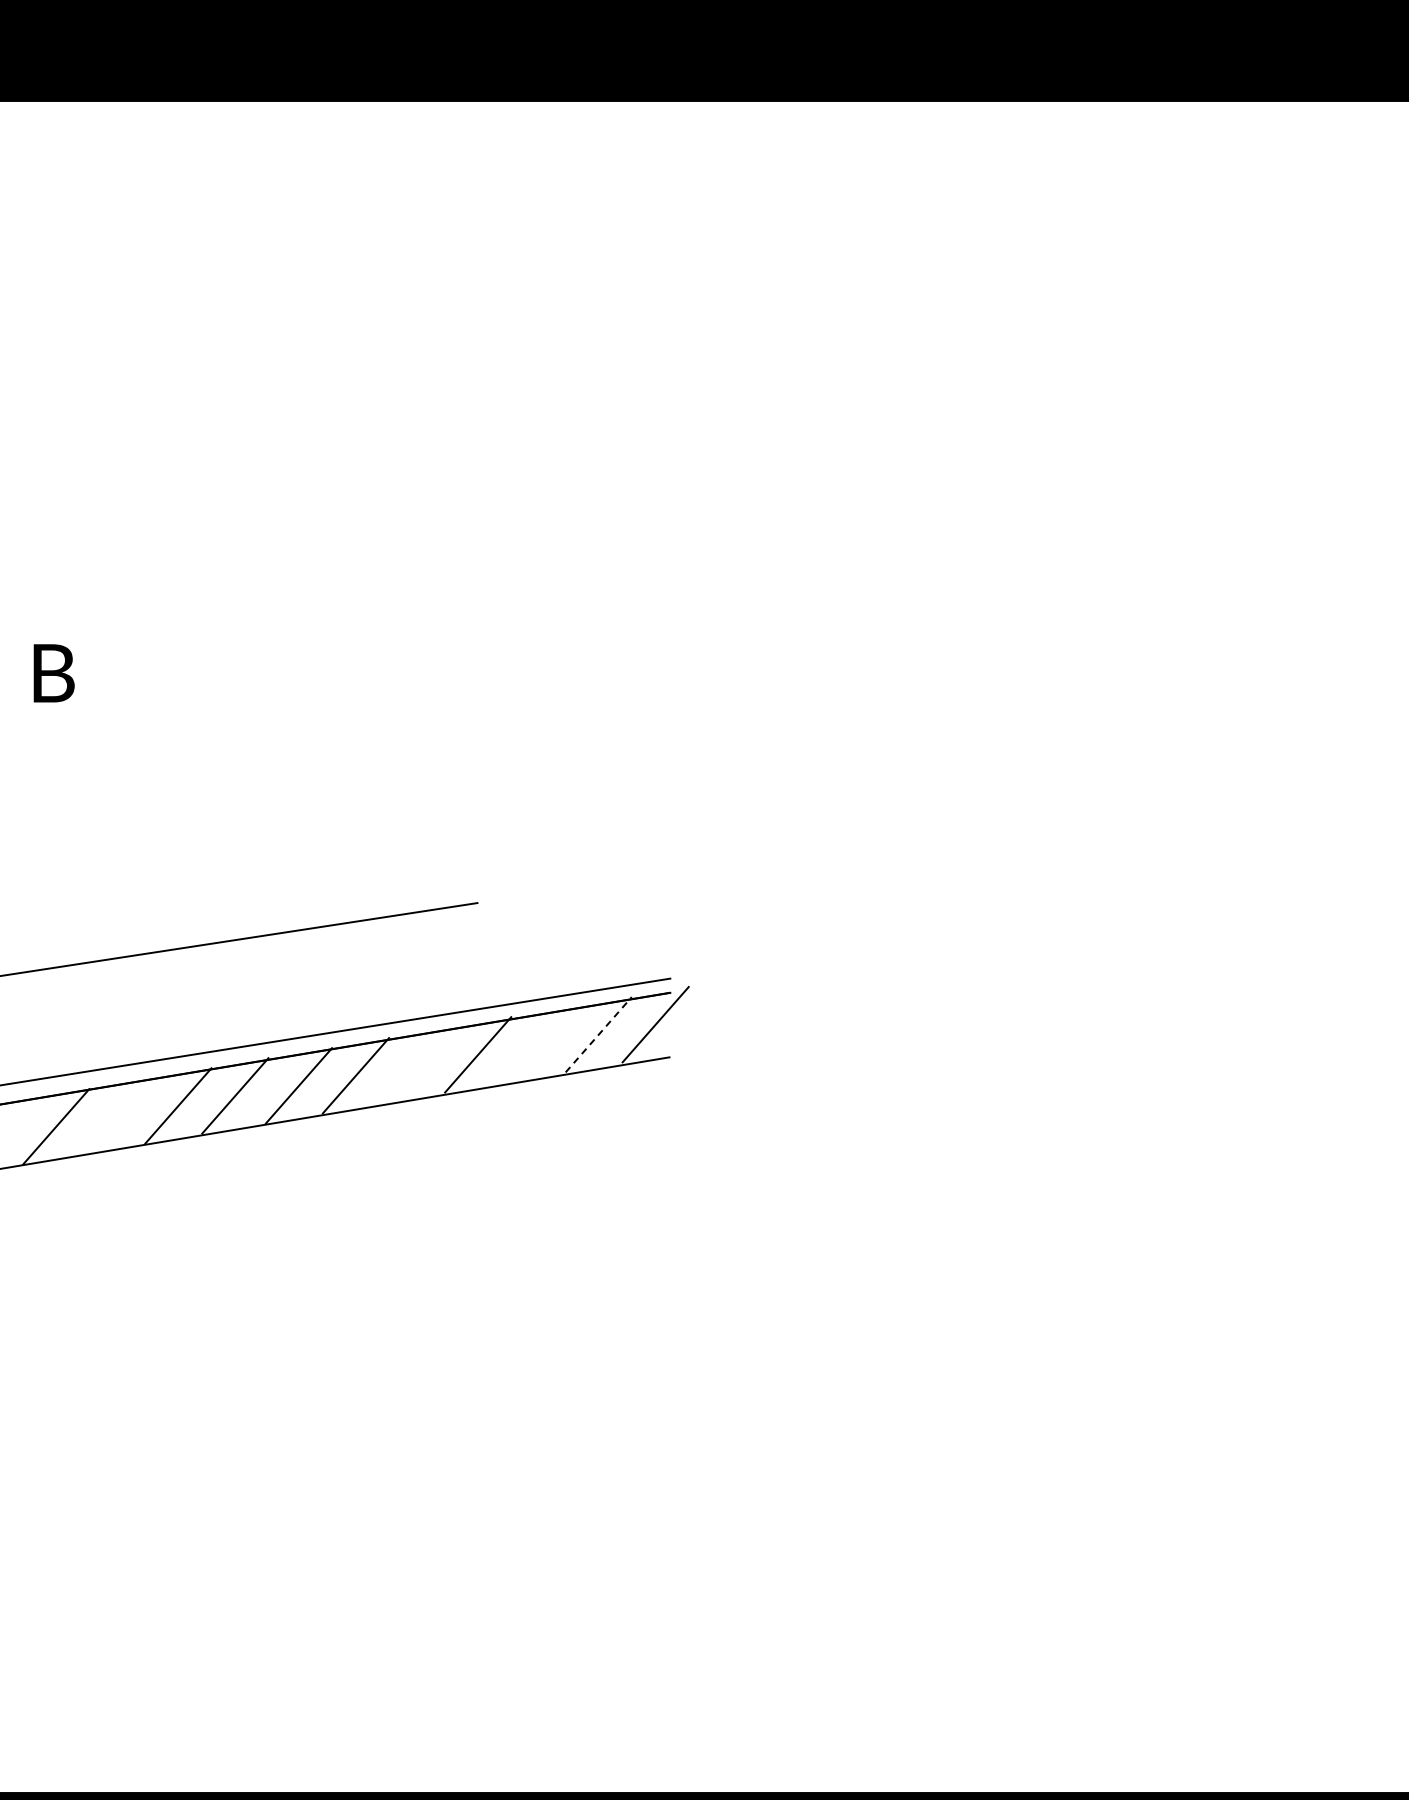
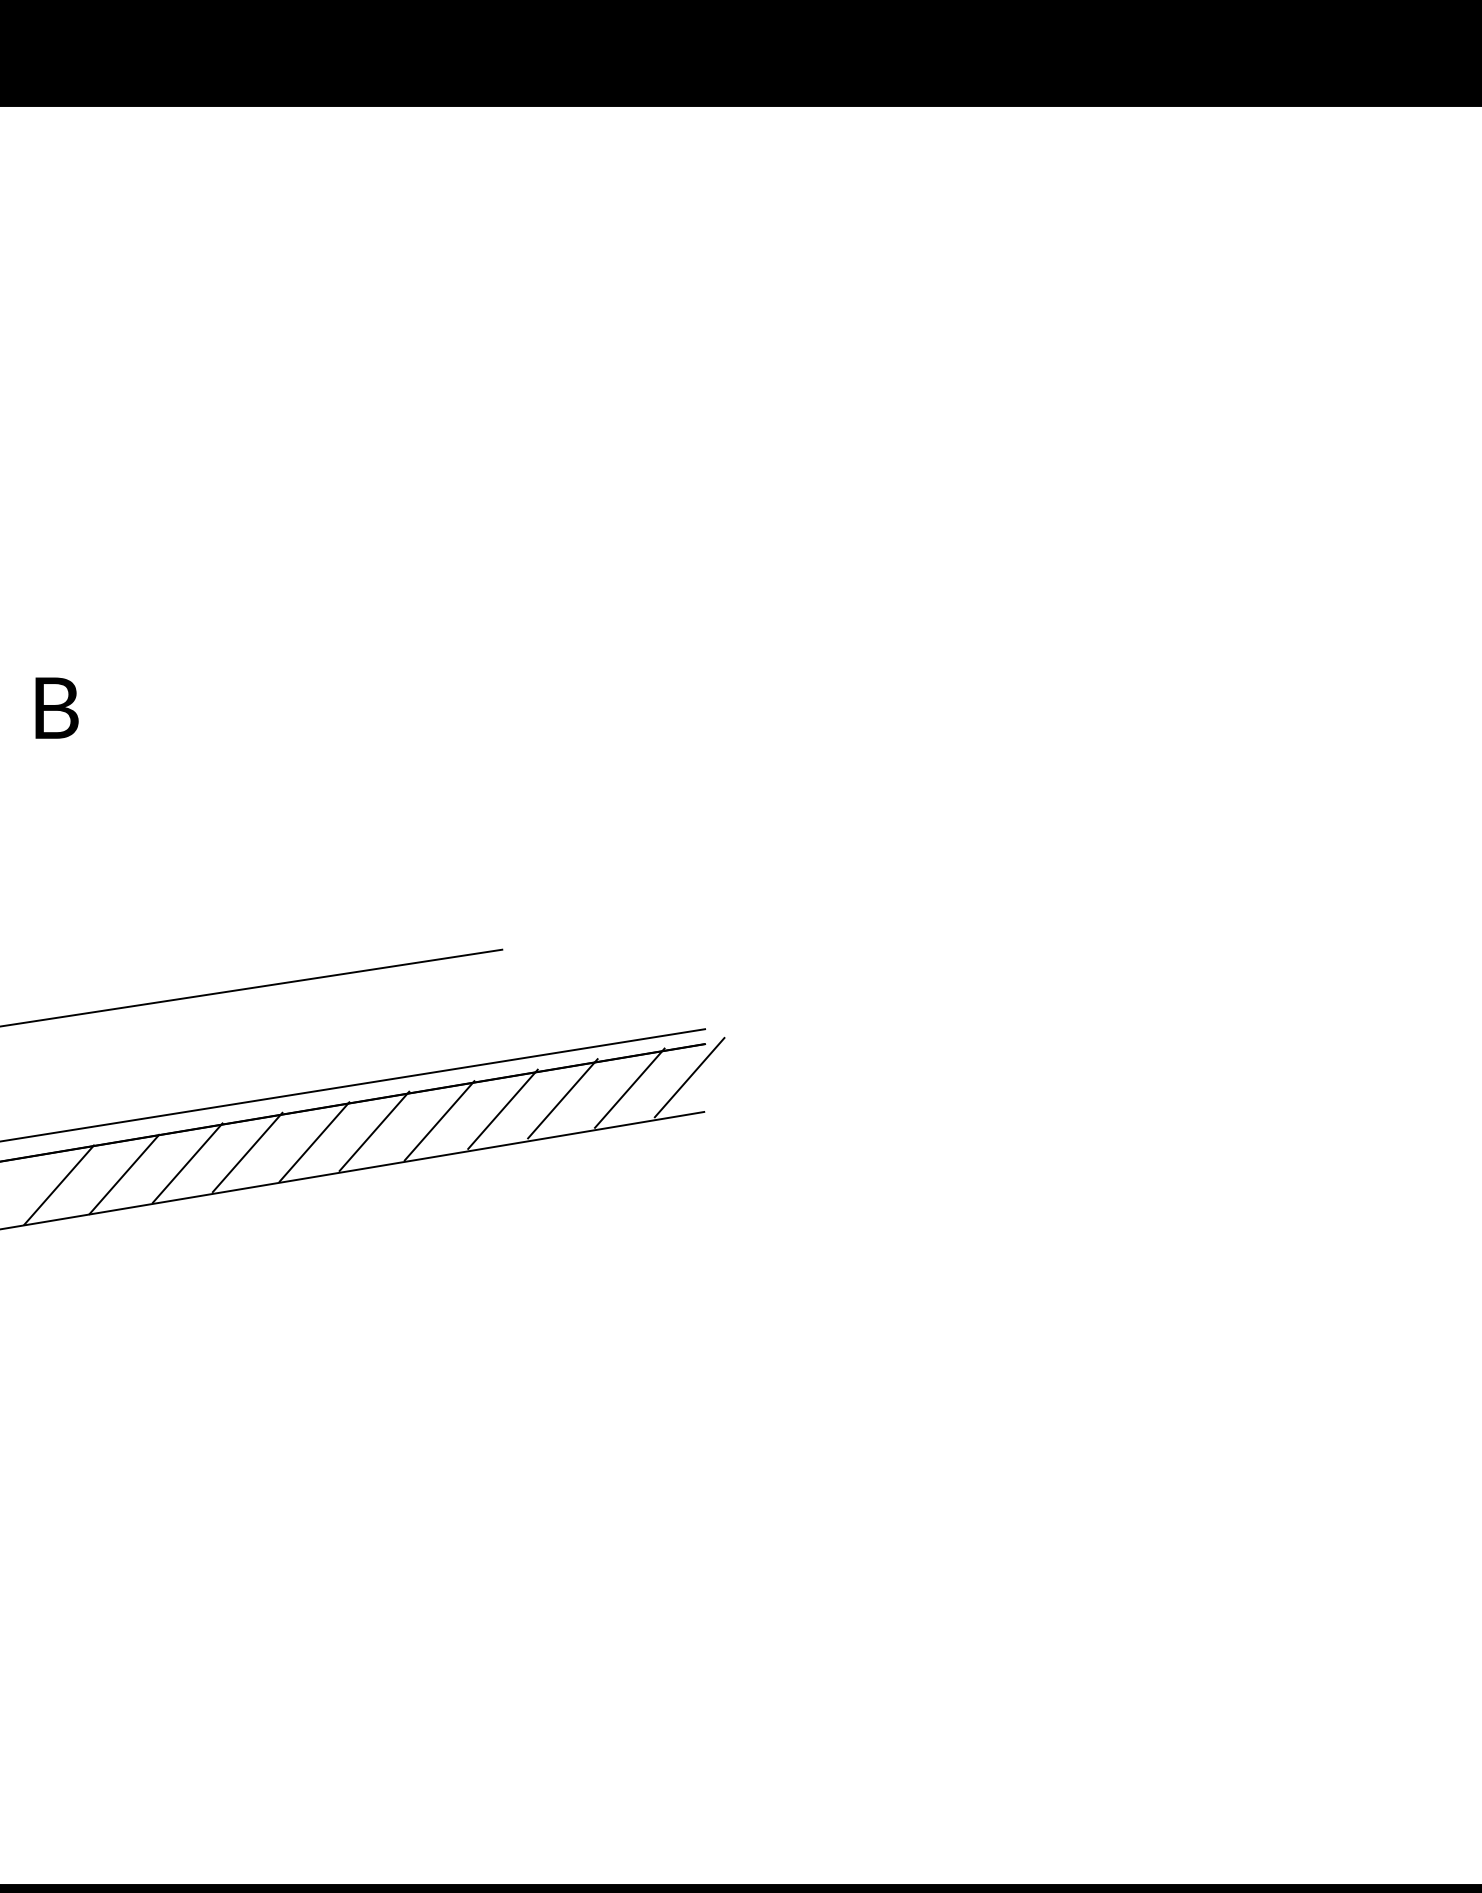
line: (599, 1034) -> (630, 1087), dashed -> solid
line: (535, 1044) -> (563, 1098), added
line: (417, 1065) -> (439, 1120), added
line: (118, 1116) -> (124, 1174), added

